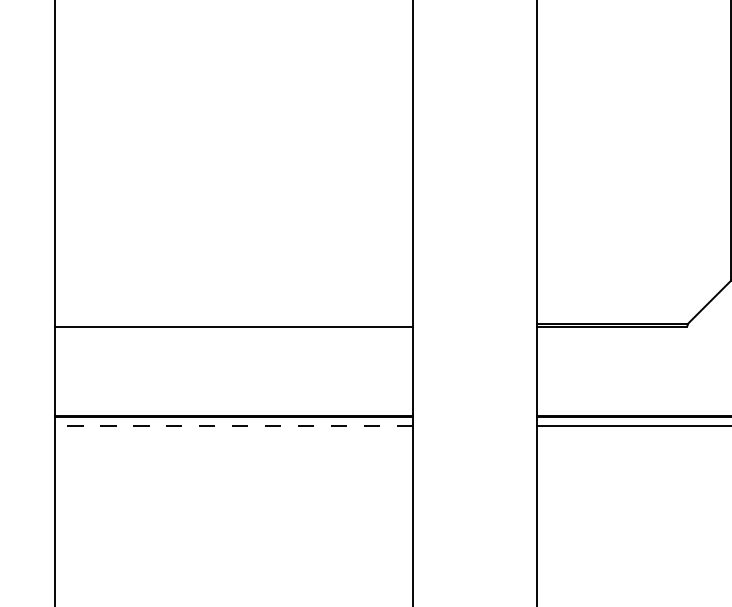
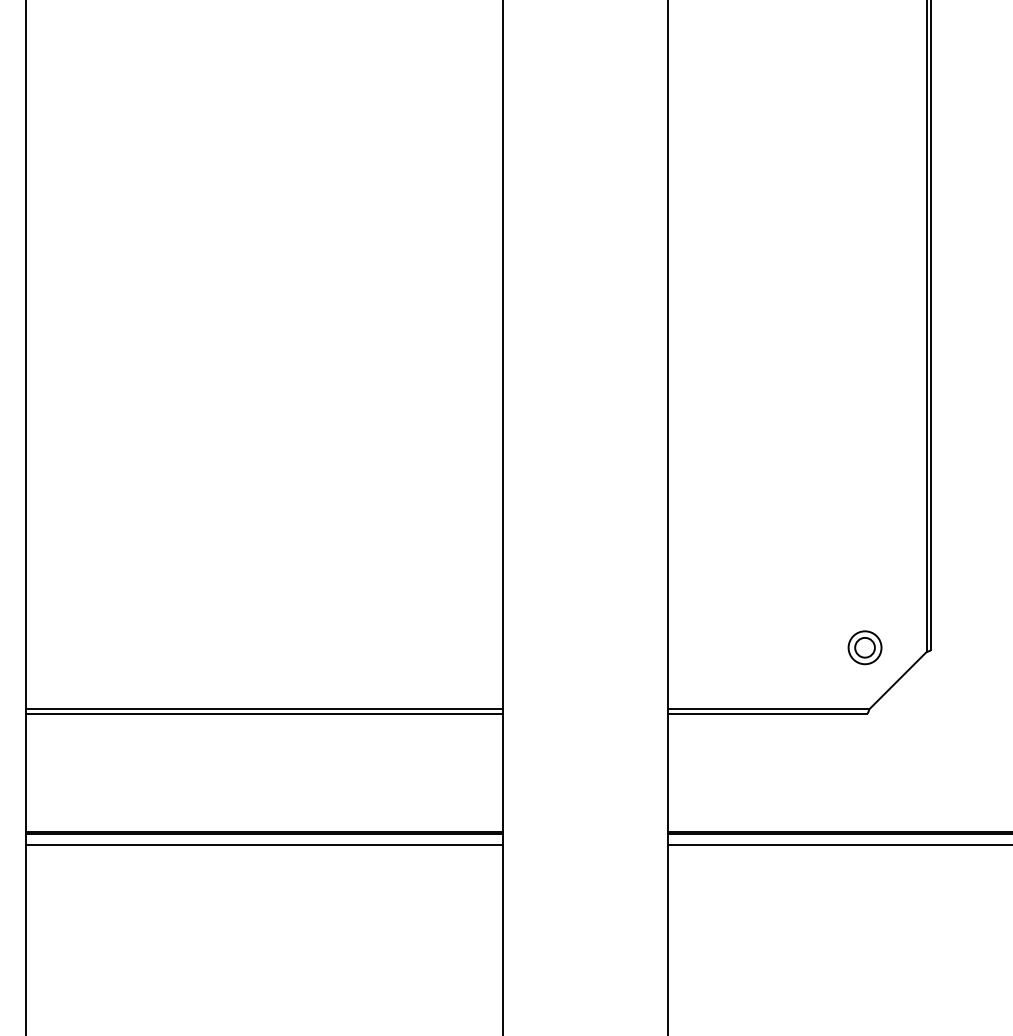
part: (684, 277) -> (864, 647), added
line: (234, 323) -> (264, 709), added
line: (234, 425) -> (264, 845), dashed -> solid

